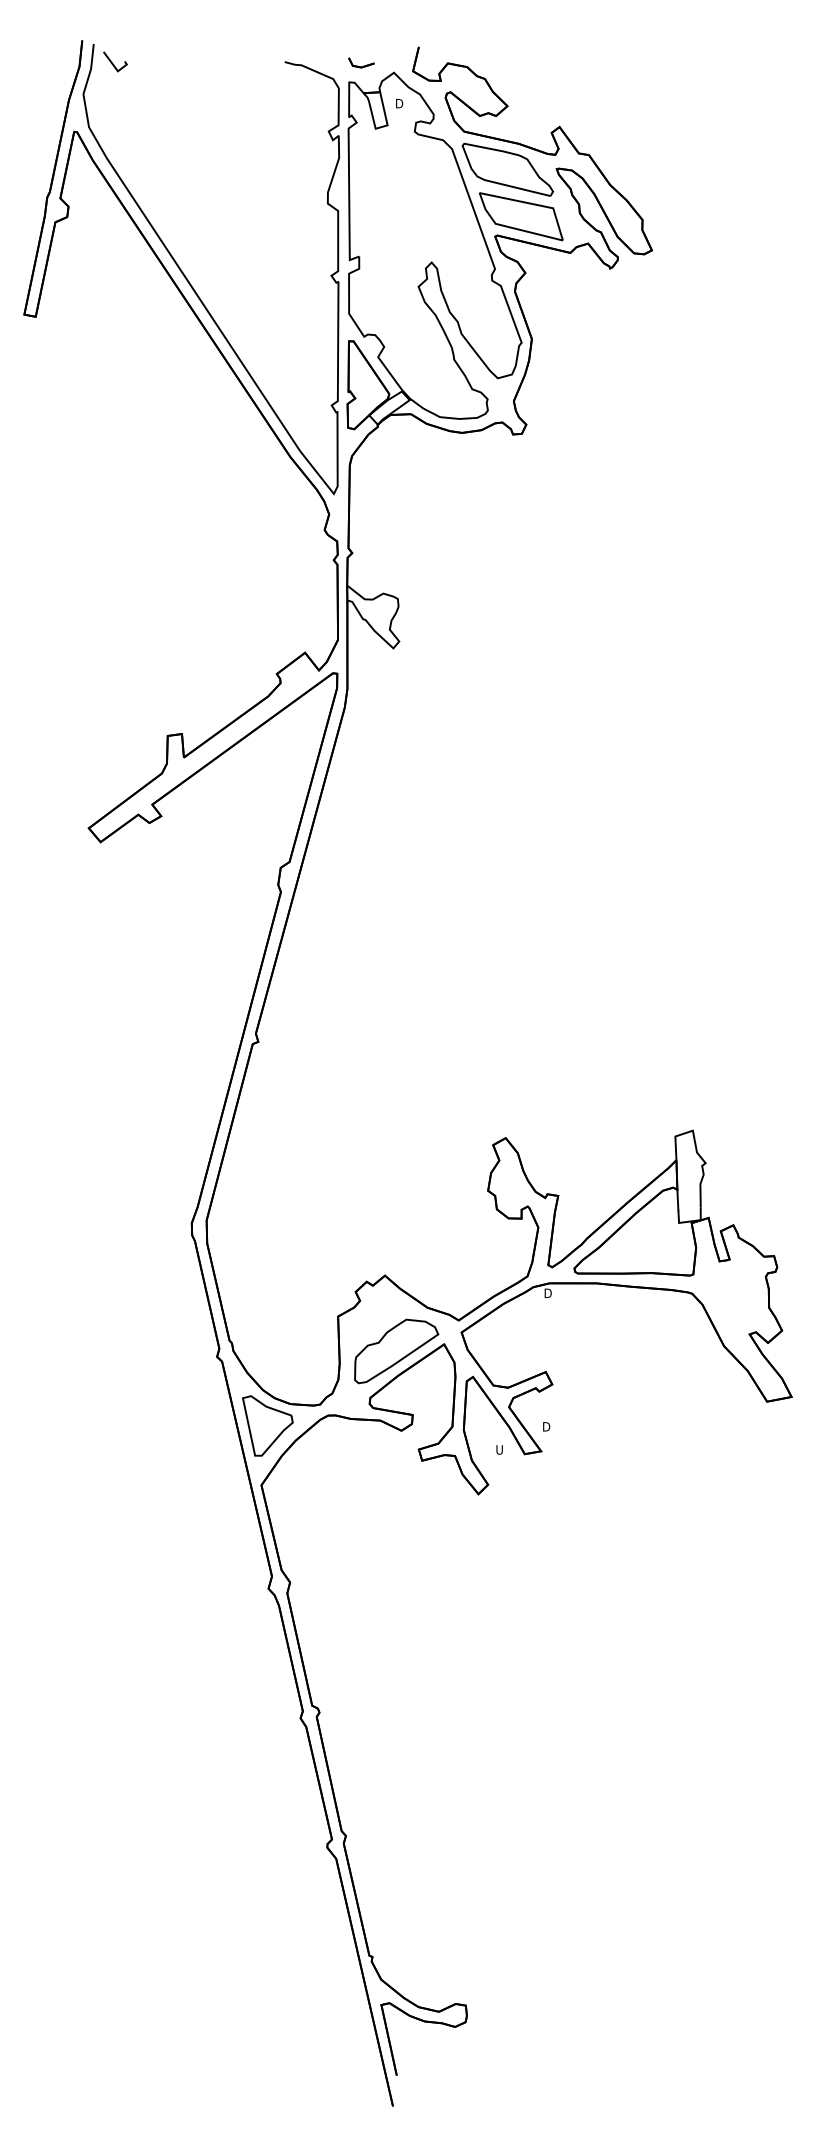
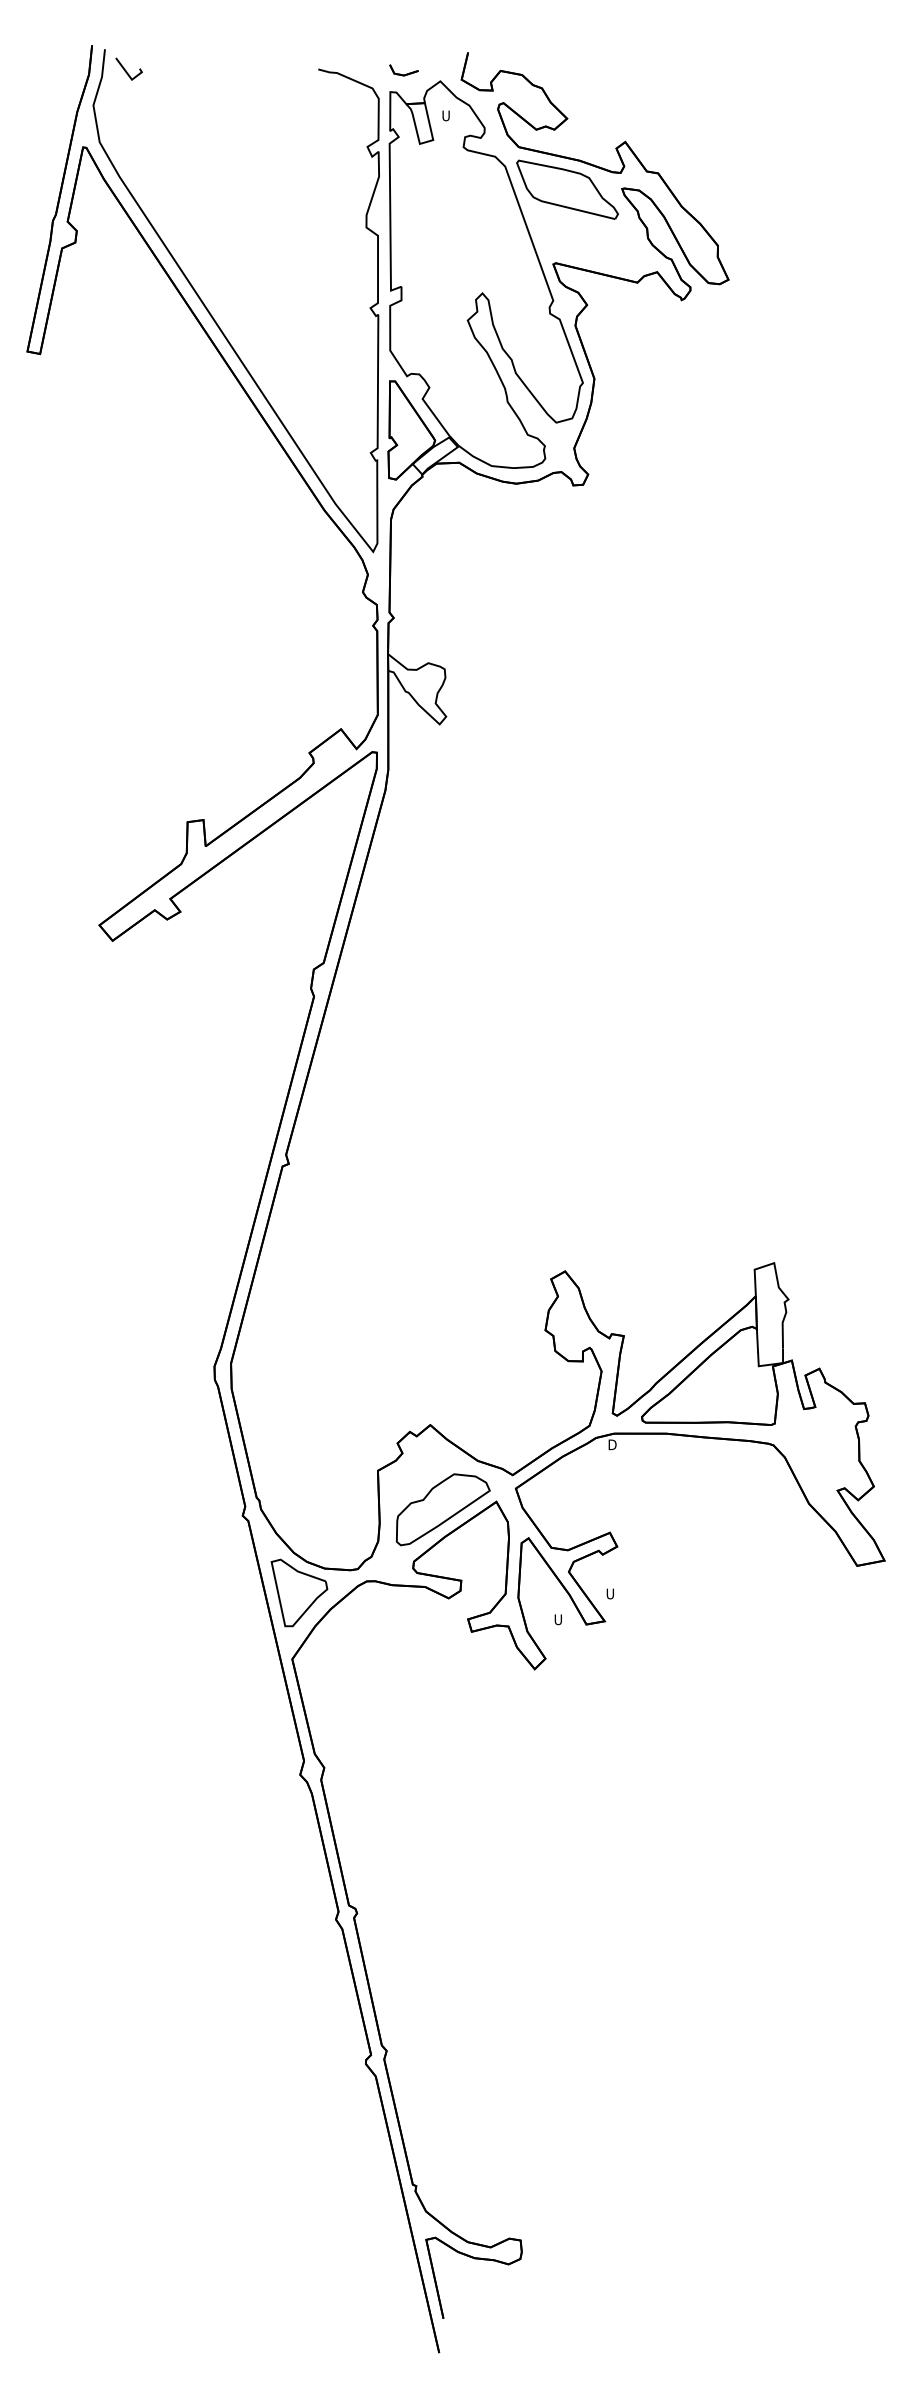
text: (399, 103) -> (446, 115), D -> U
part: (521, 217) -> (582, 242), removed
text: (546, 1426) -> (610, 1593), D -> U

